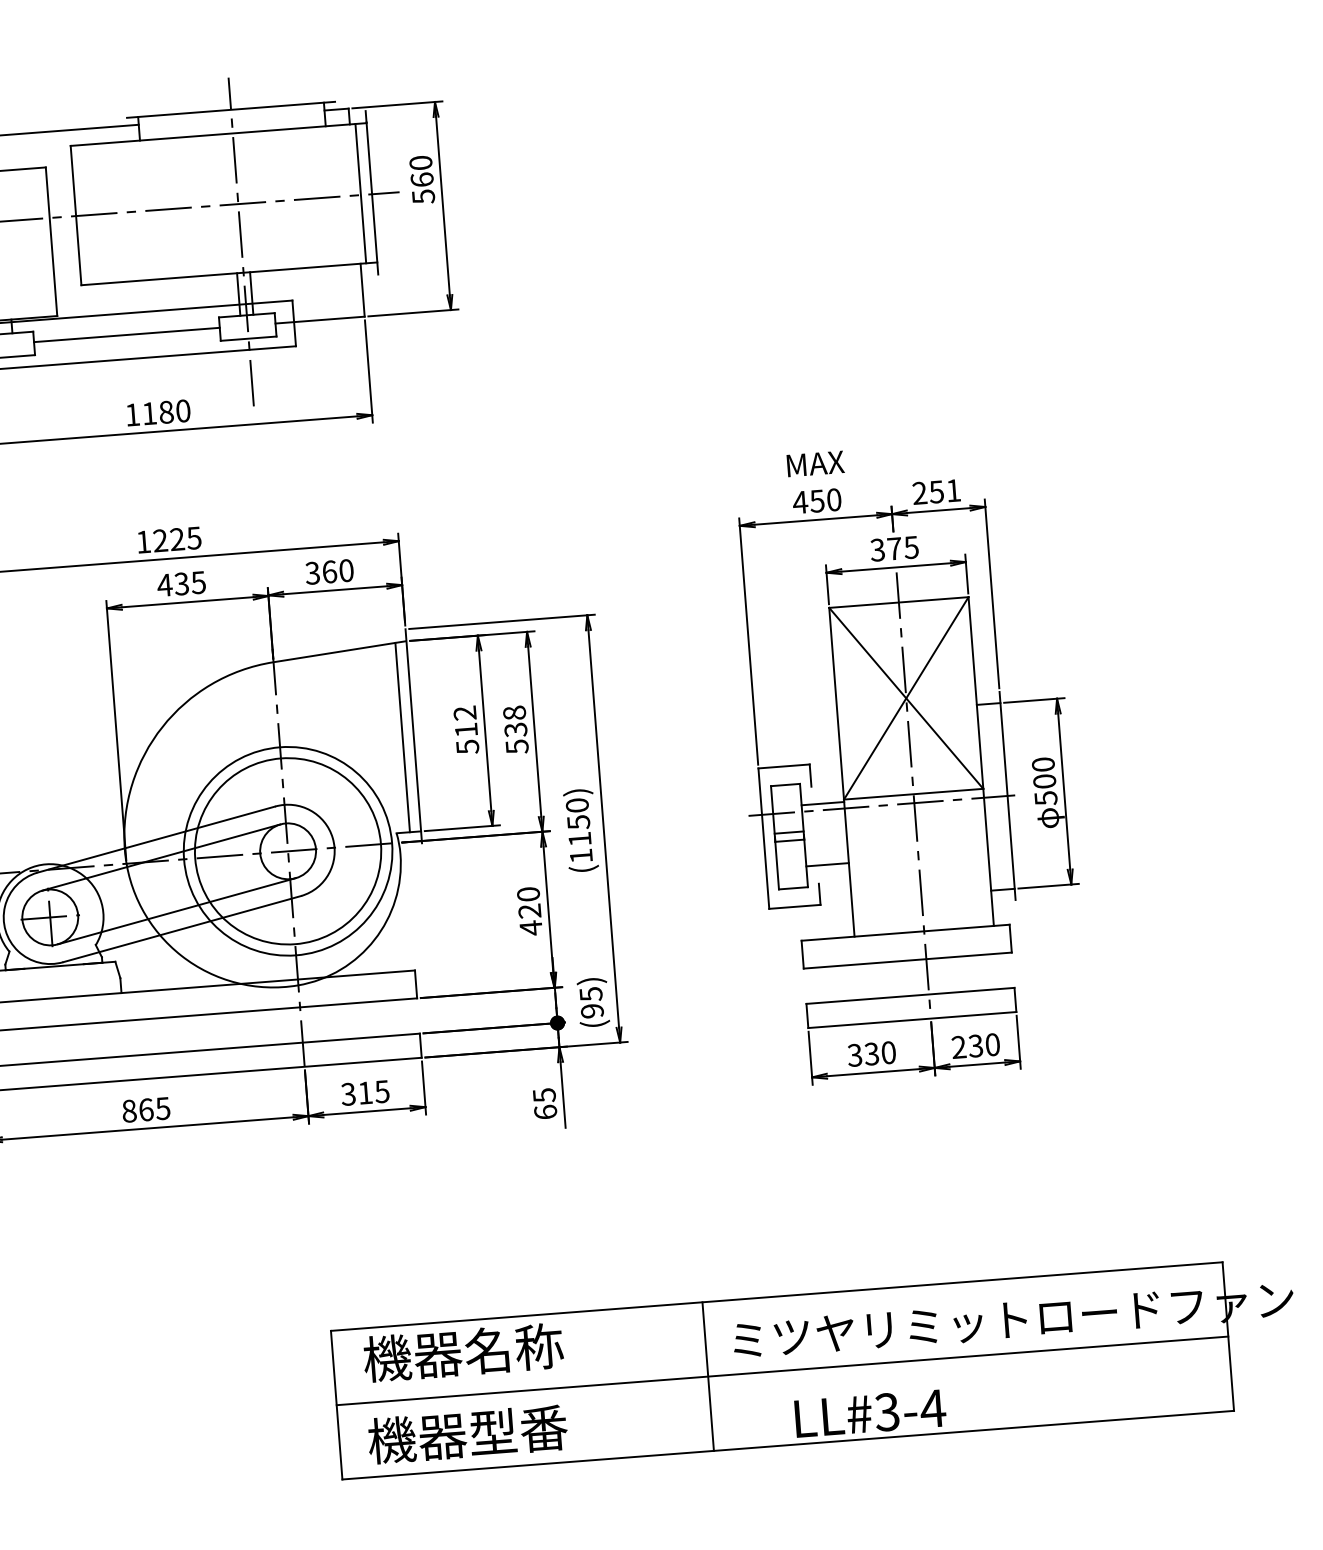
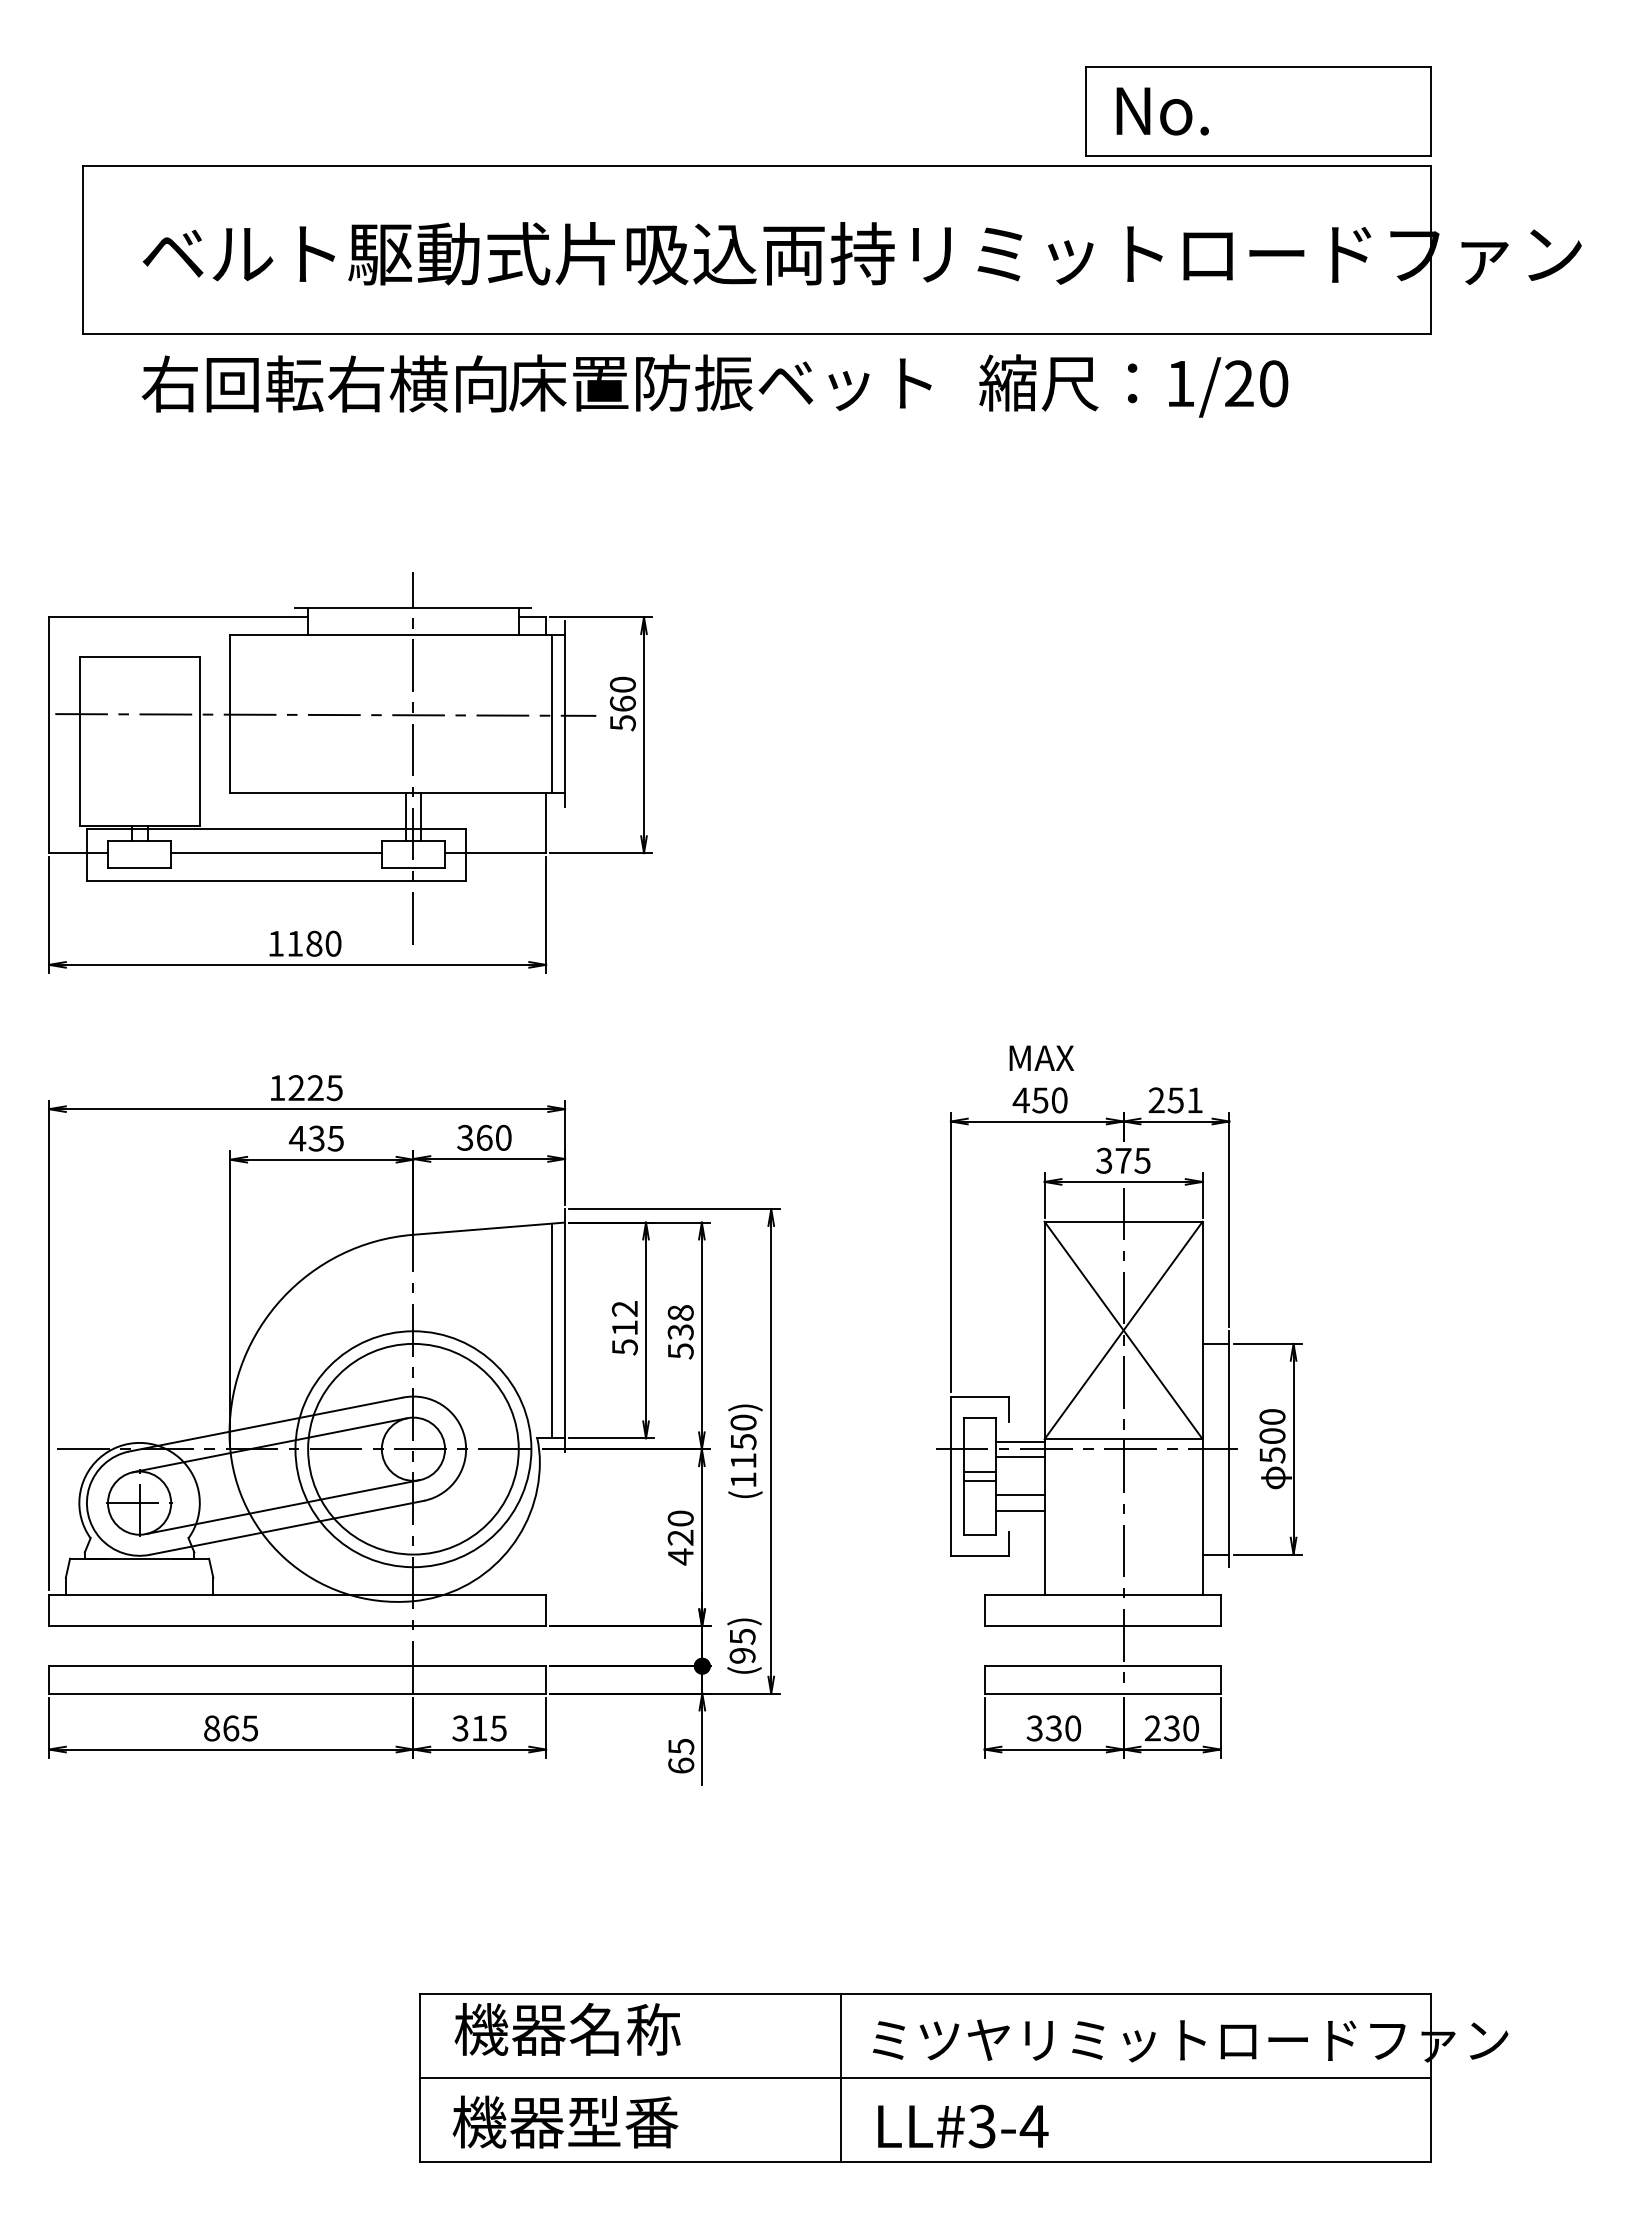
line: (823, 816) -> (1020, 1456), added
line: (826, 850) -> (1020, 1495), added
text: (870, 1413) -> (963, 2126), moved

